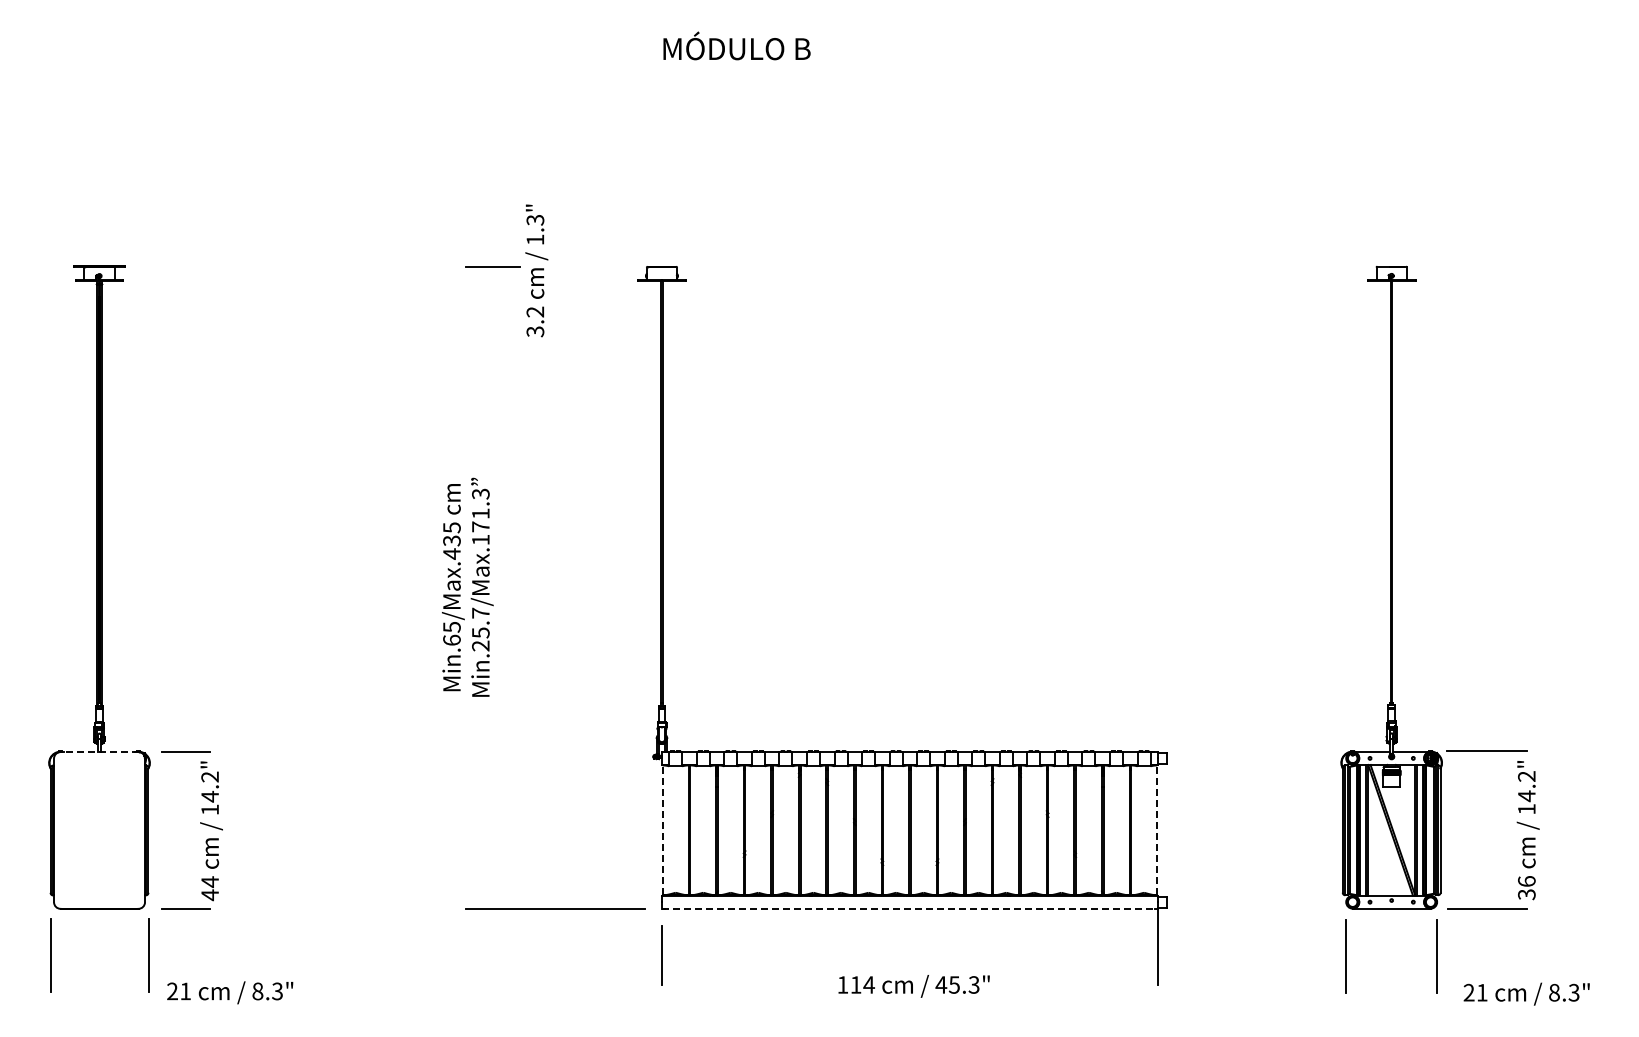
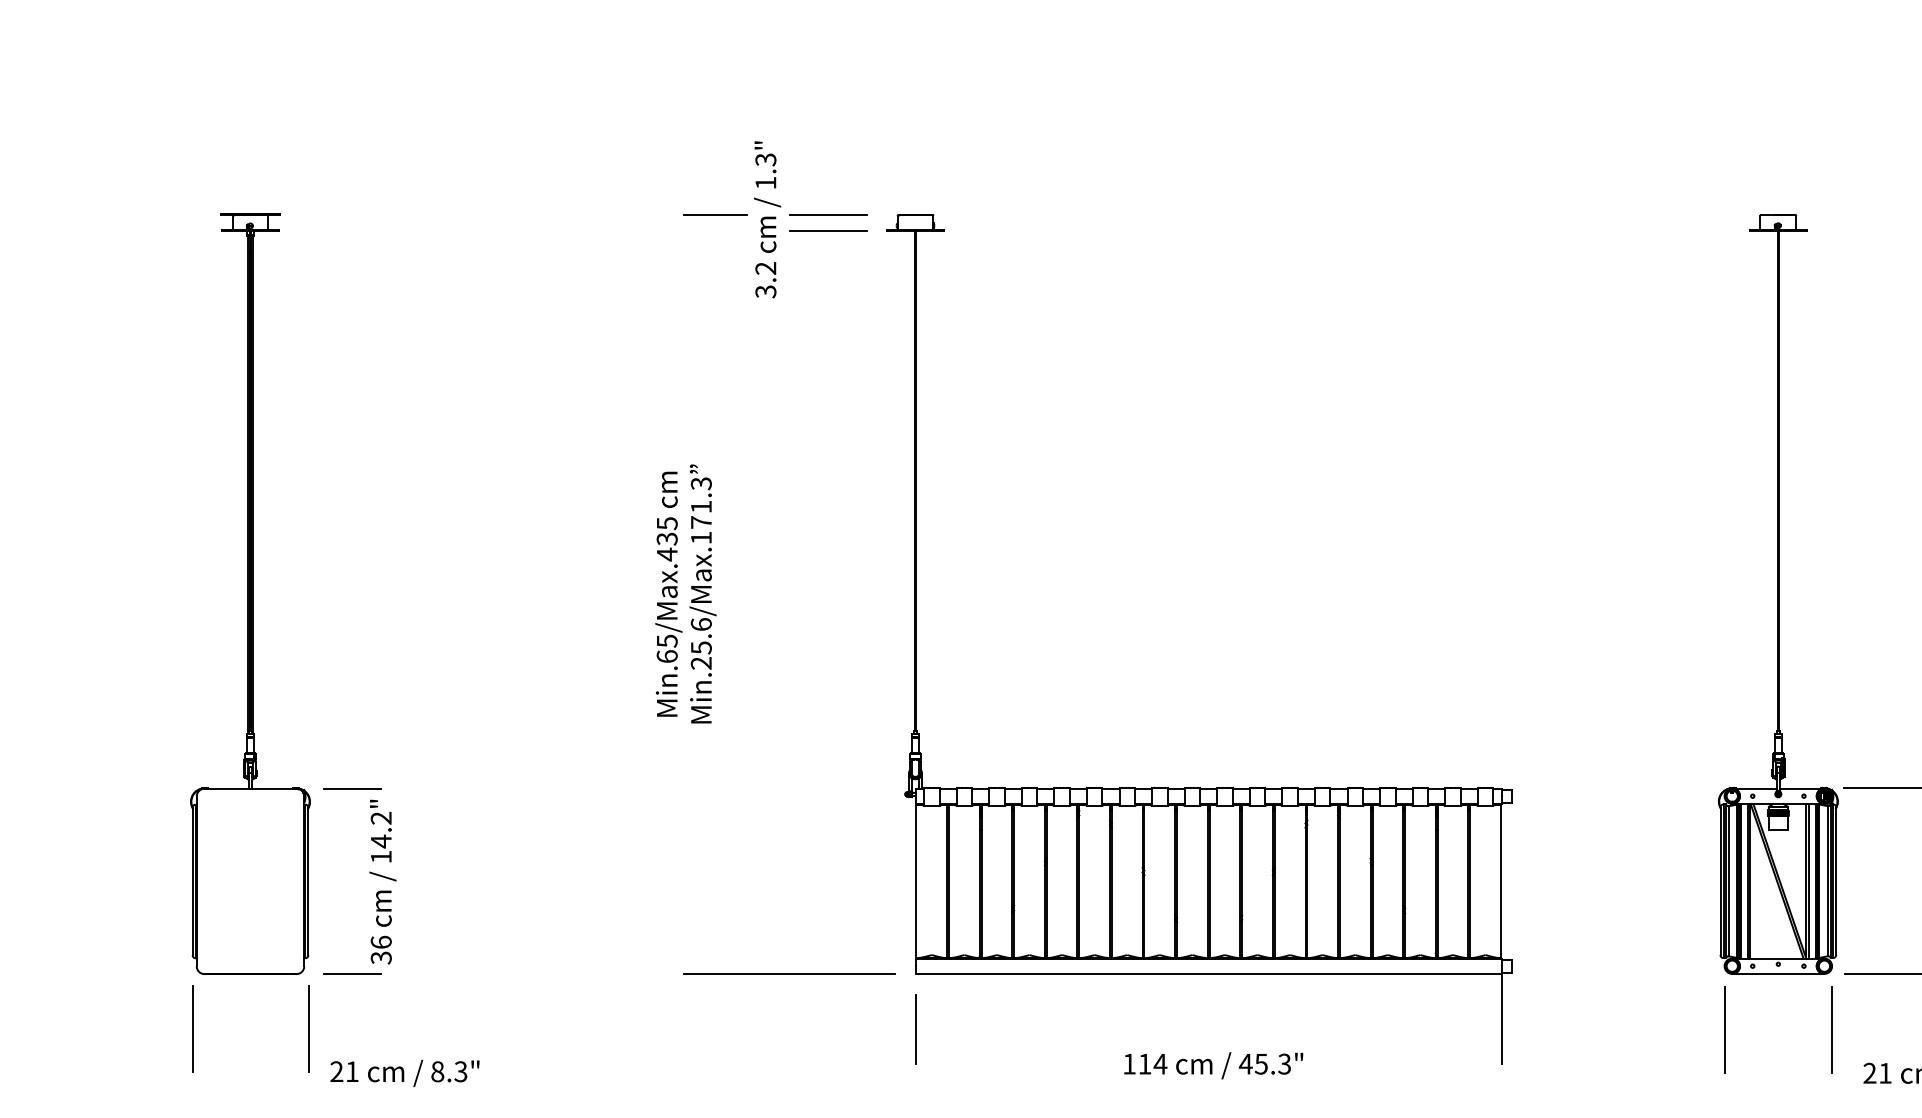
line: (587, 266) -> (827, 214), added
line: (588, 279) -> (828, 229), added
text: (480, 612) -> (700, 623), Min.25.7/Max.171.3 -> Min.25.6/Max.171.3
line: (99, 752) -> (250, 789), dashed -> solid
line: (662, 830) -> (916, 881), dashed -> solid
line: (1157, 830) -> (1501, 881), dashed -> solid
text: (210, 888) -> (381, 950), 44 -> 36
line: (909, 908) -> (1208, 973), dashed -> solid

